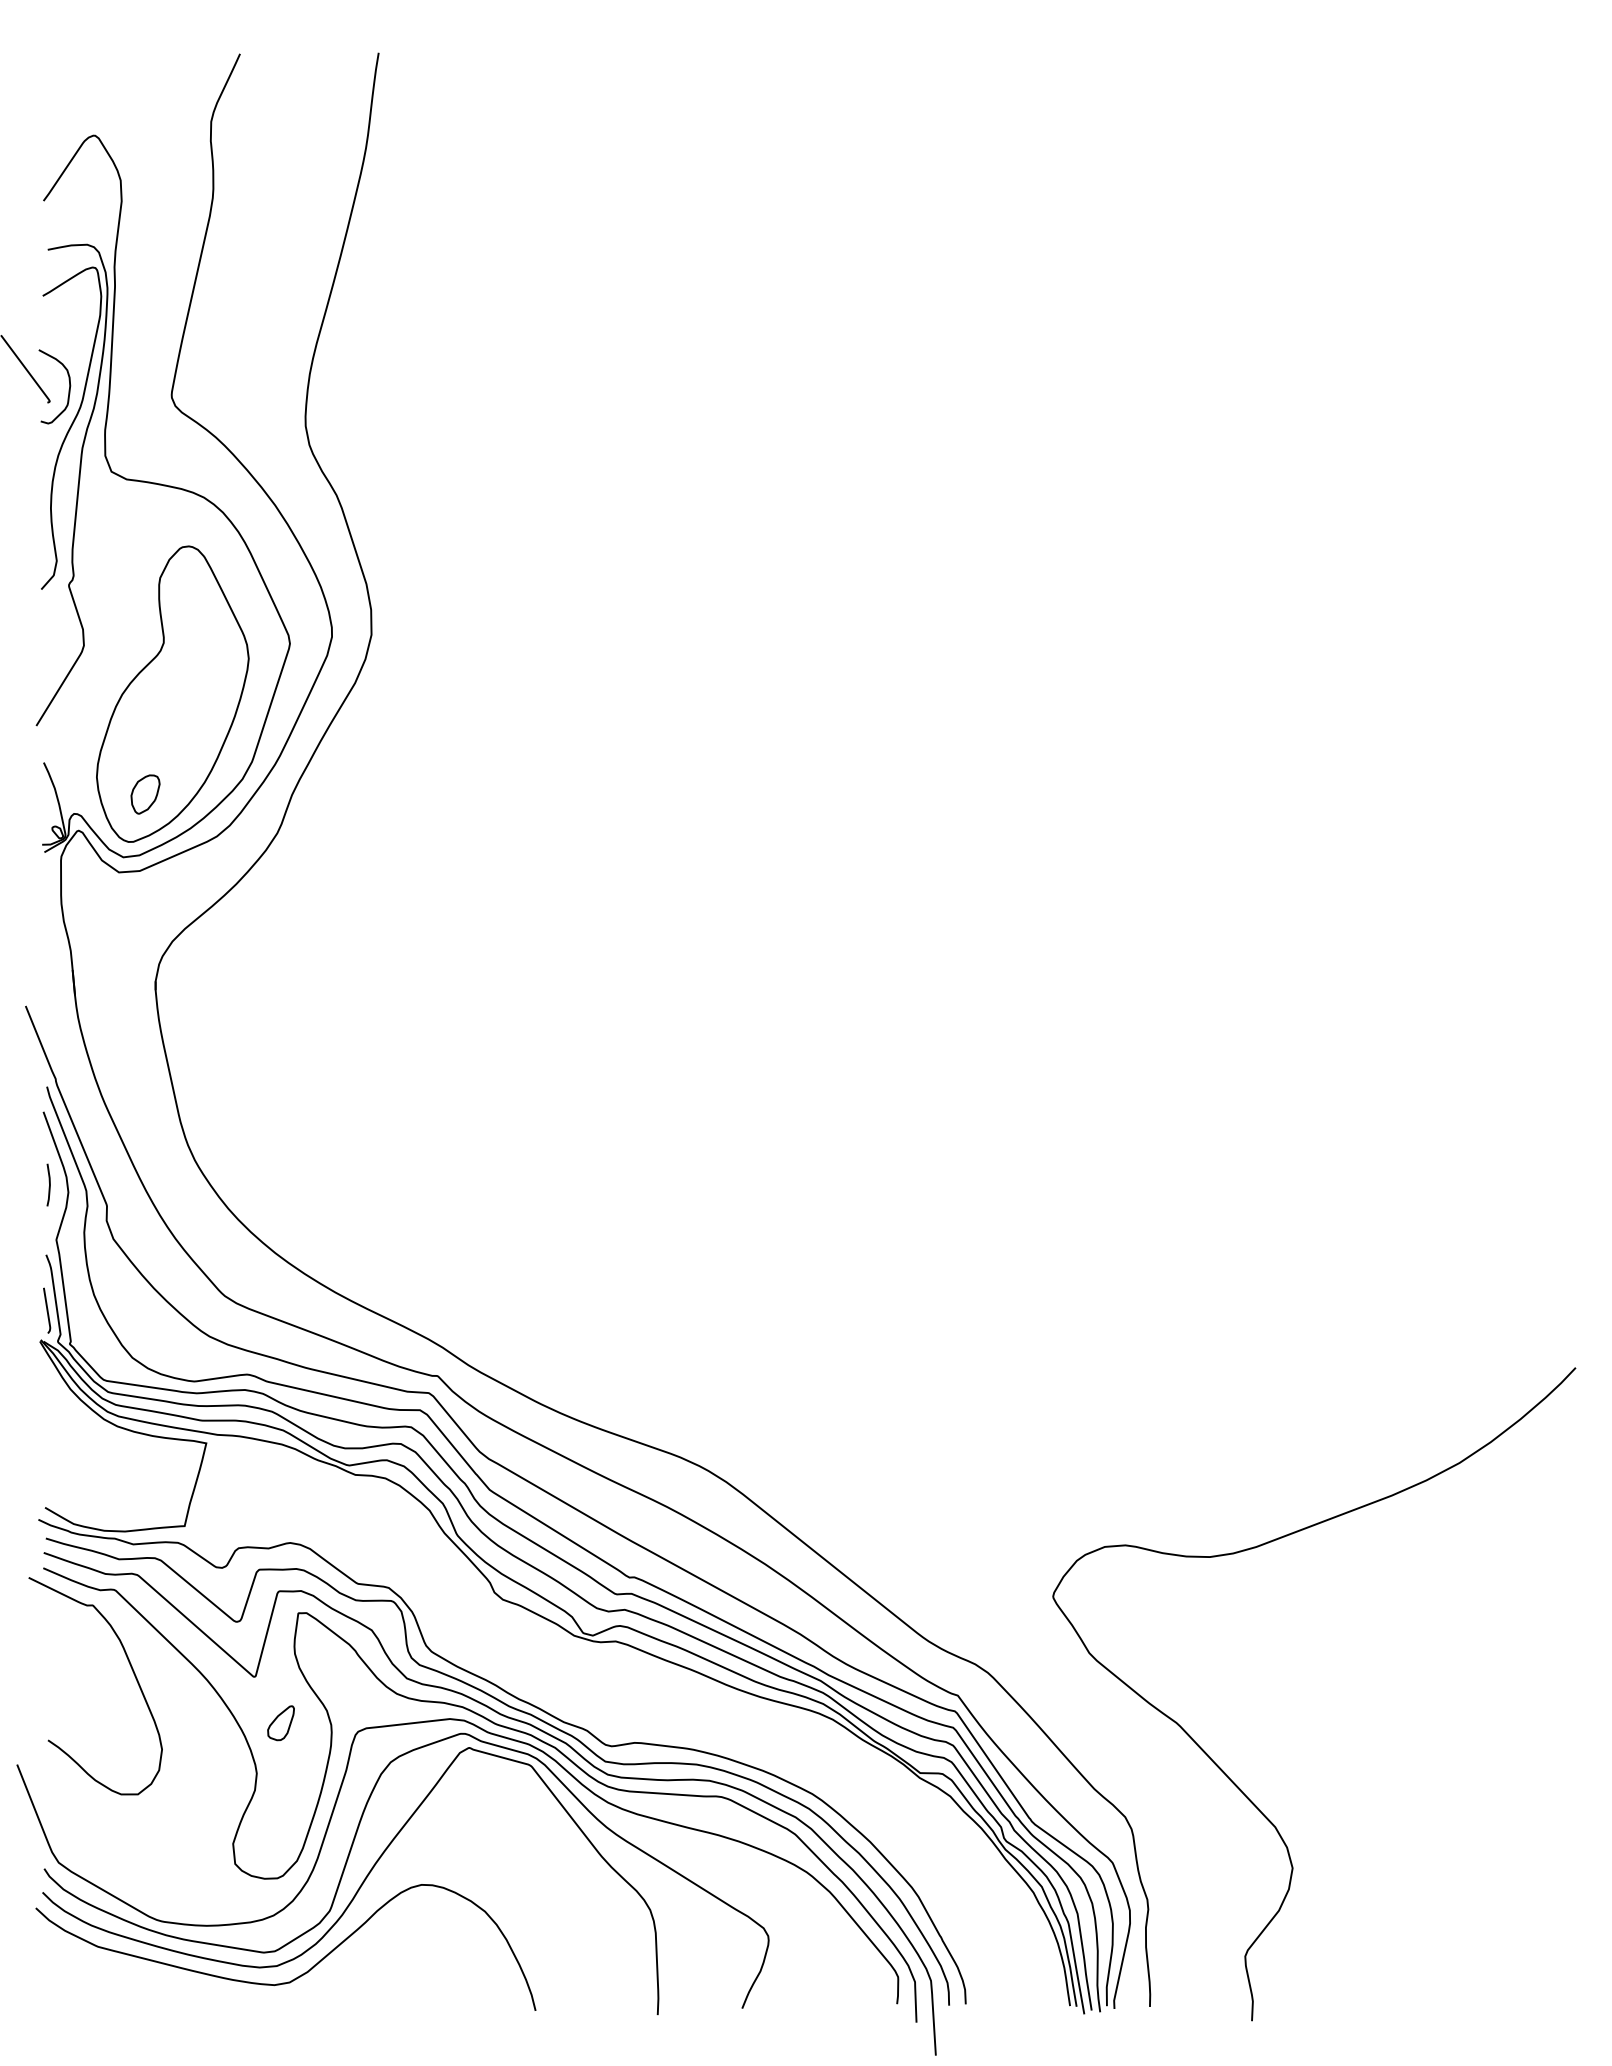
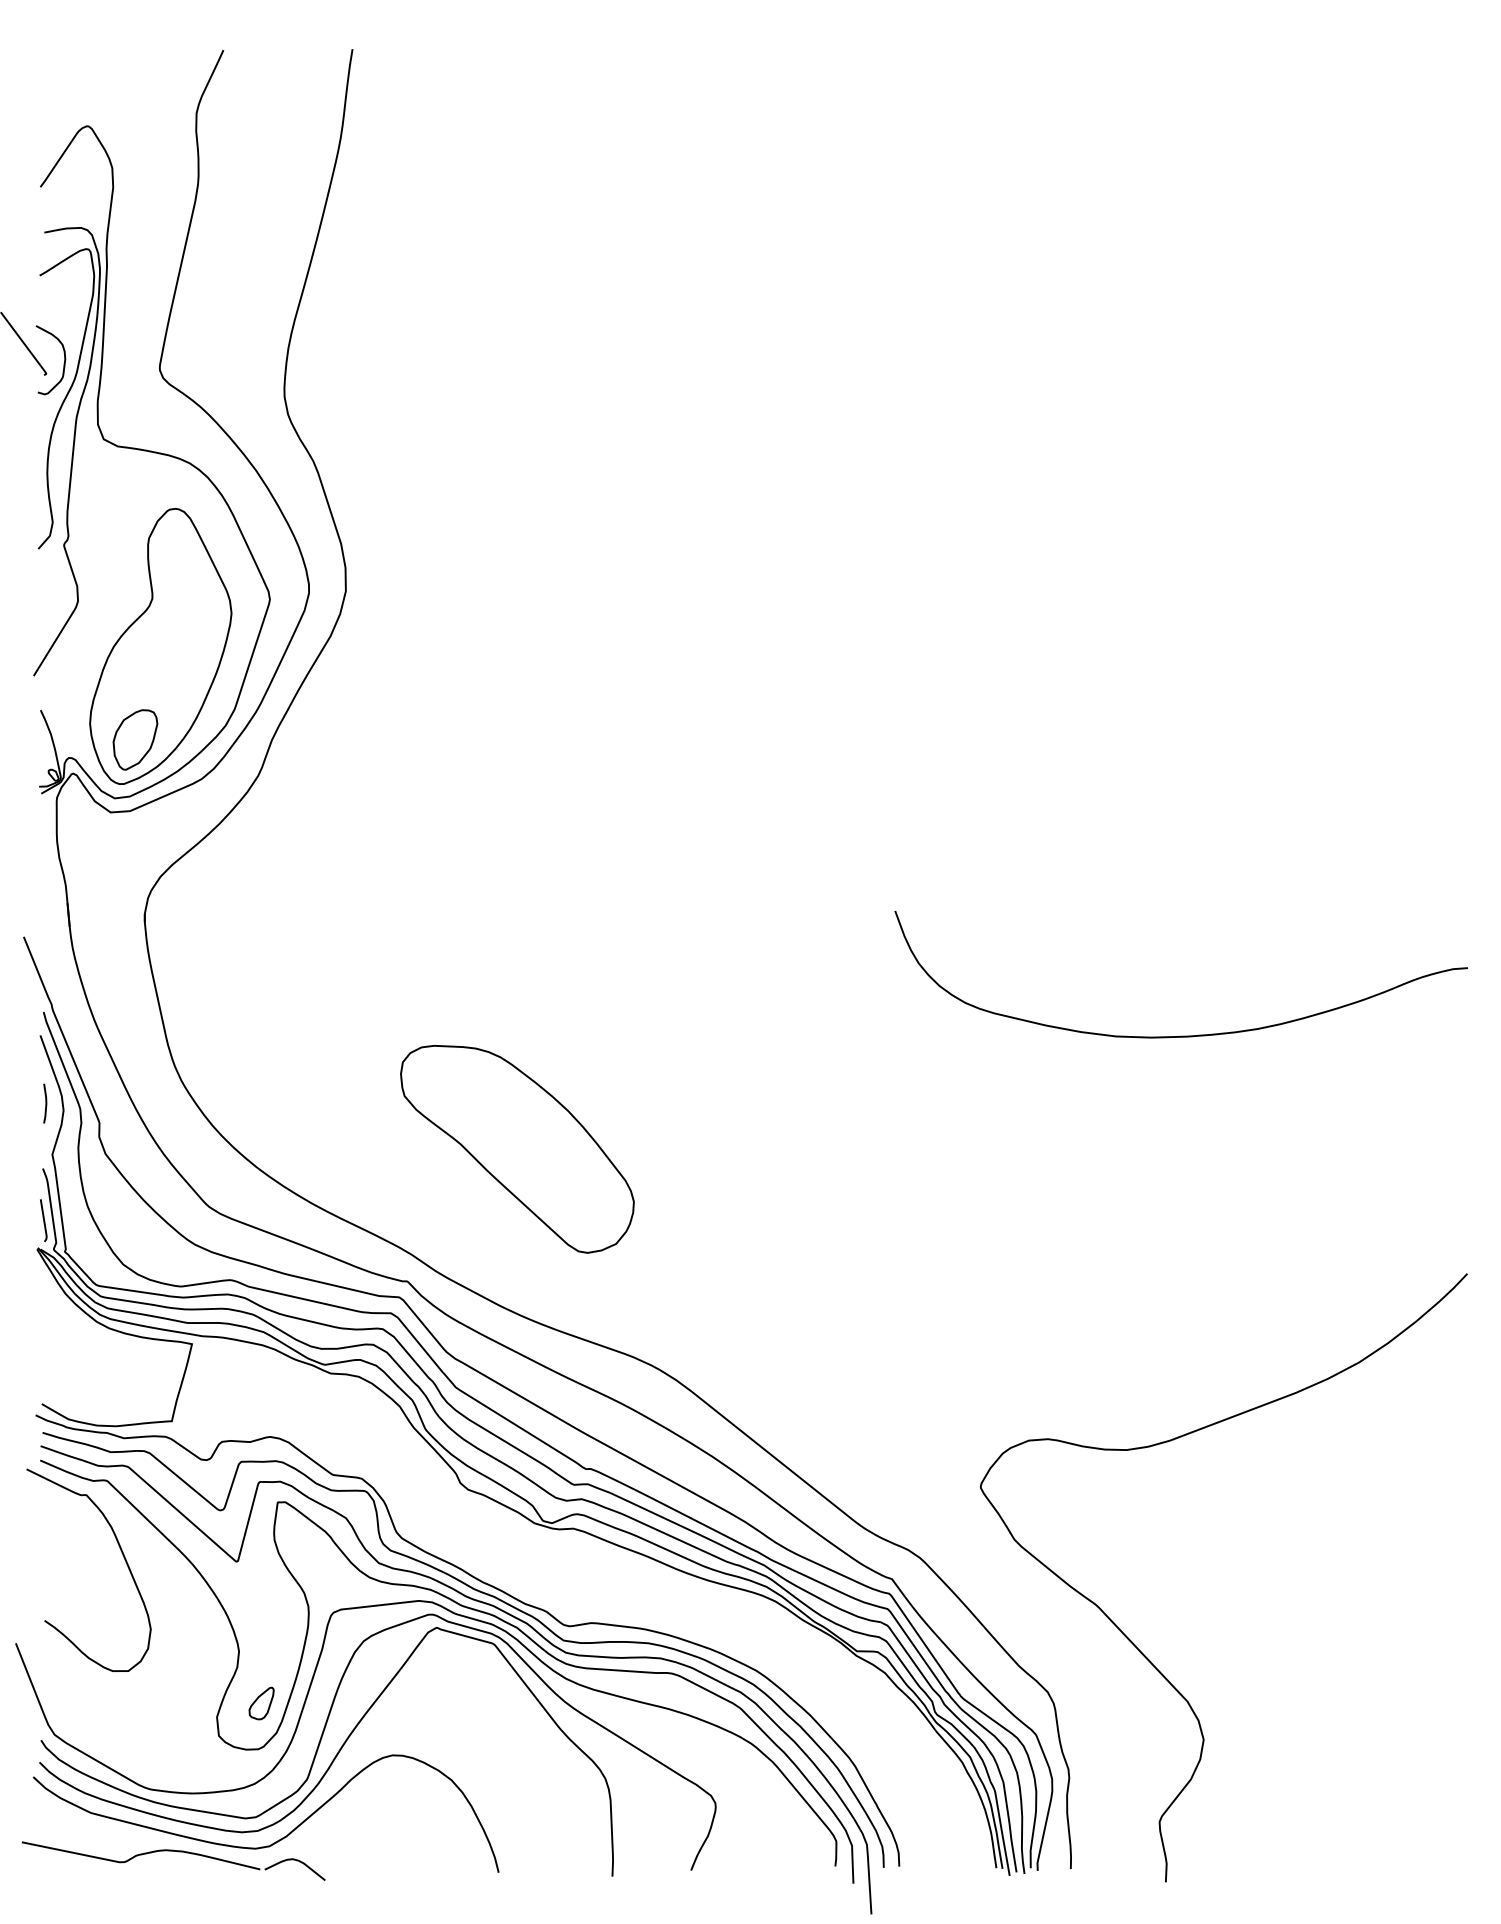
part: (145, 794) -> (135, 739), size x1.67
curve: (1279, 1111) -> (1191, 1035), added
part: (555, 1234) -> (517, 1149), added
part: (280, 1723) -> (261, 1703), moved
part: (186, 1988) -> (173, 1851), added

